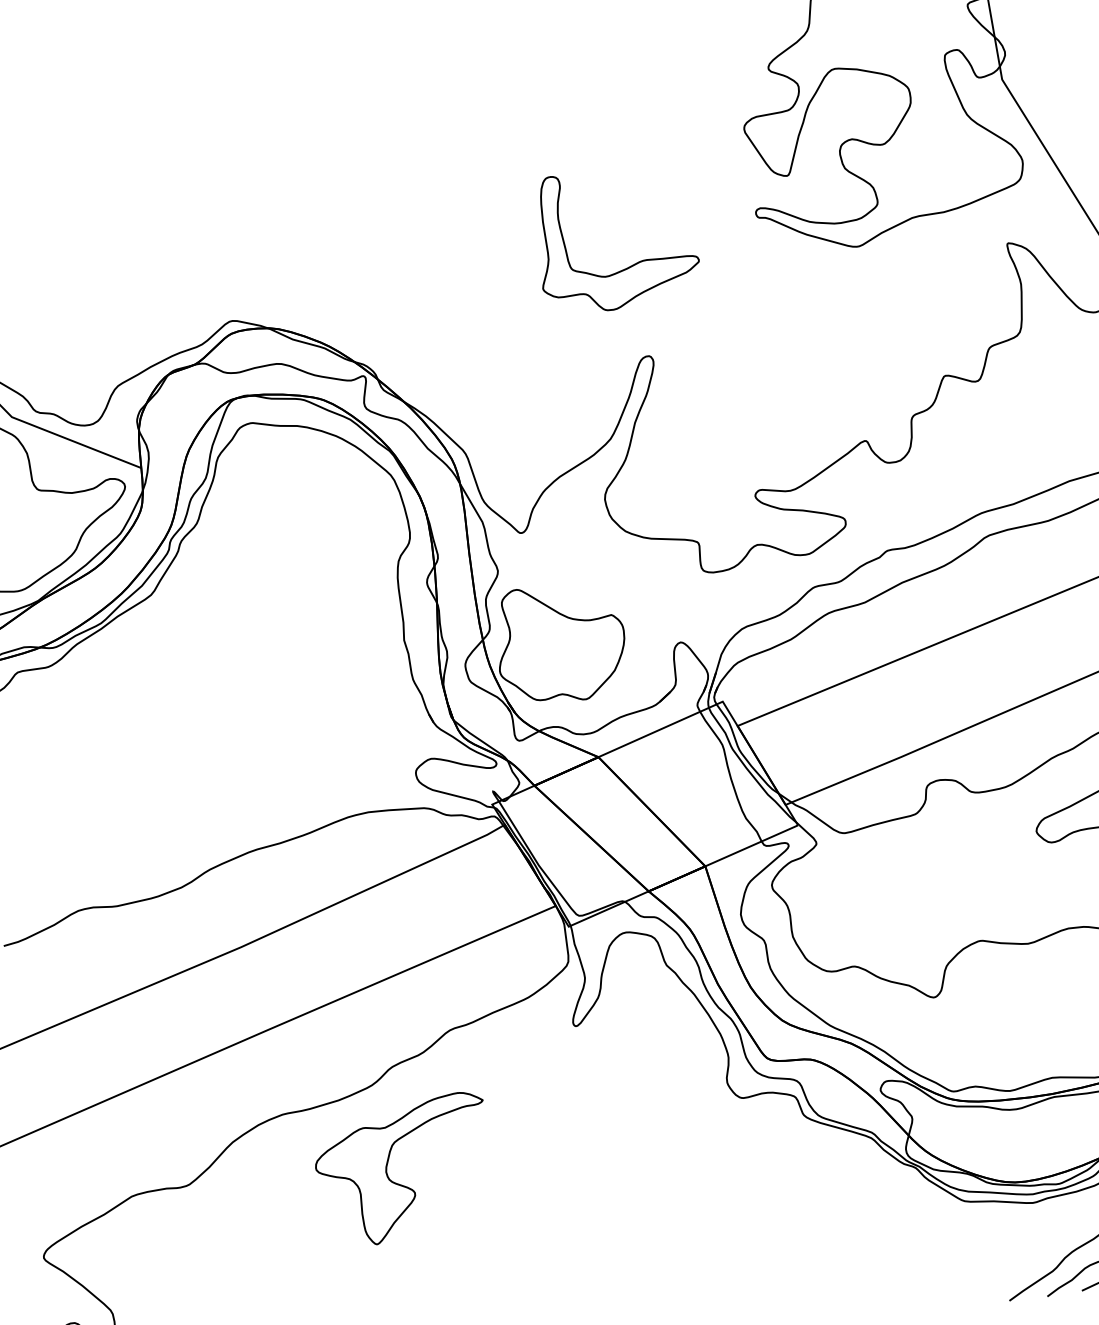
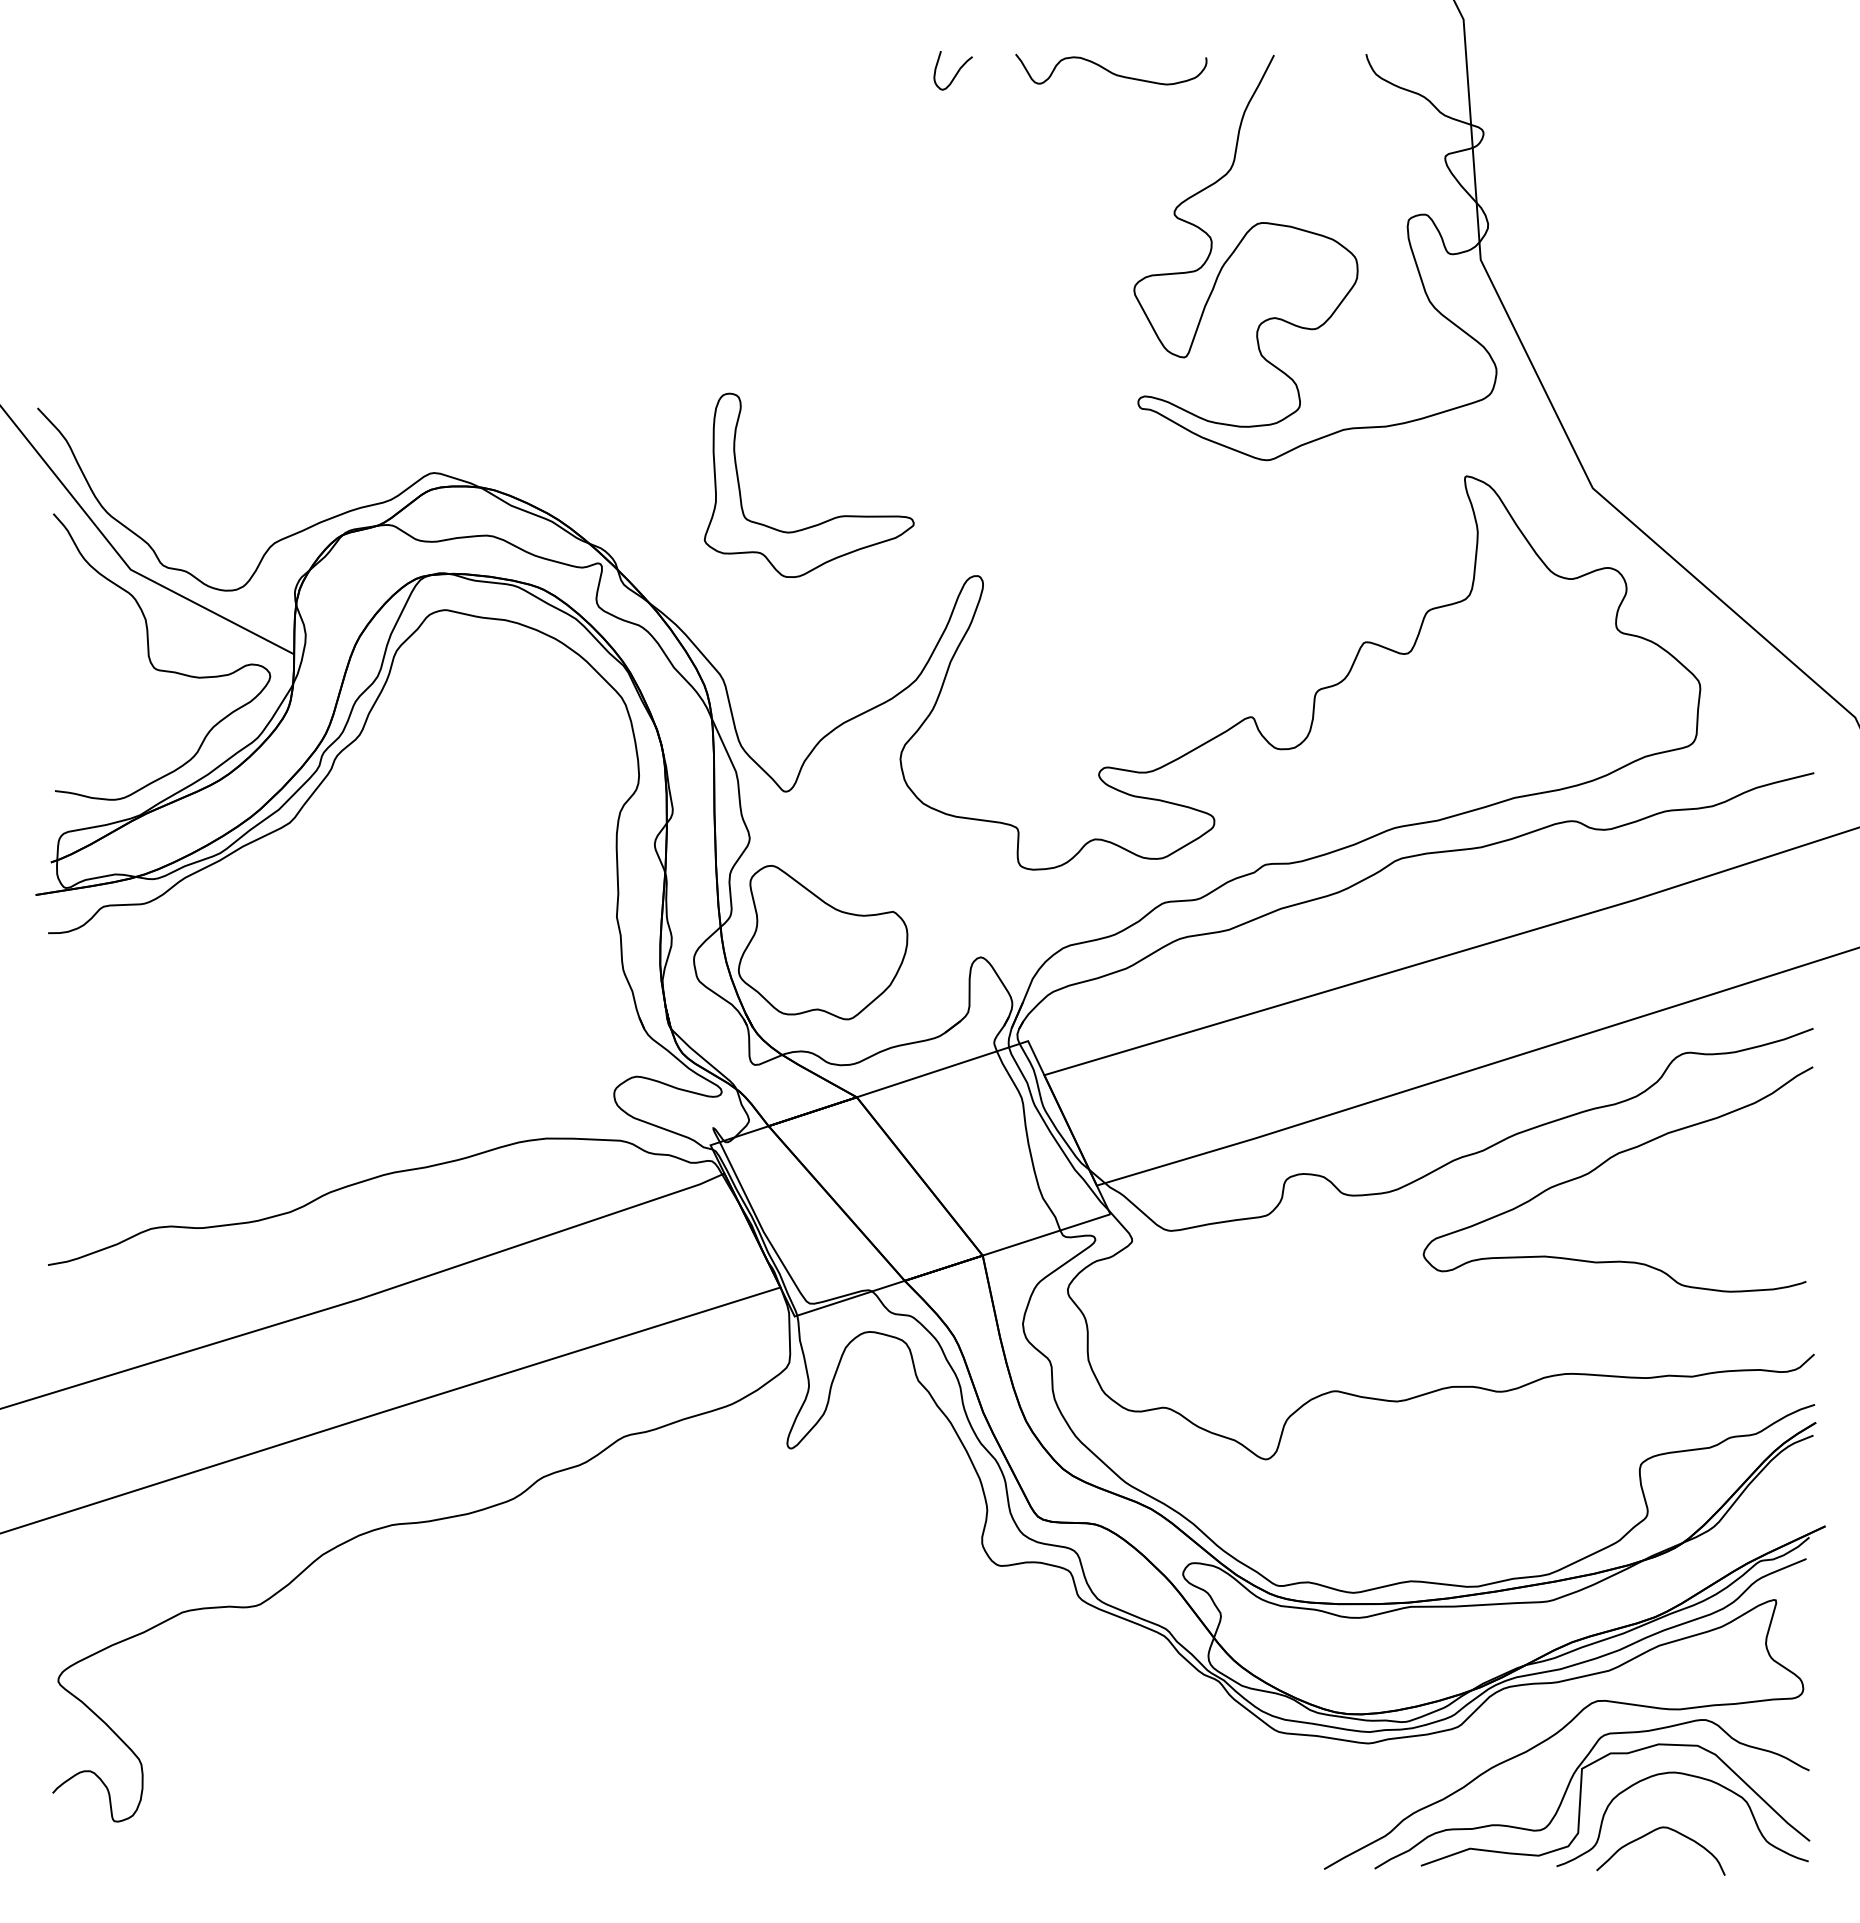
part: (632, 264) -> (825, 520), moved
part: (400, 1184) -> (537, 1632), removed

